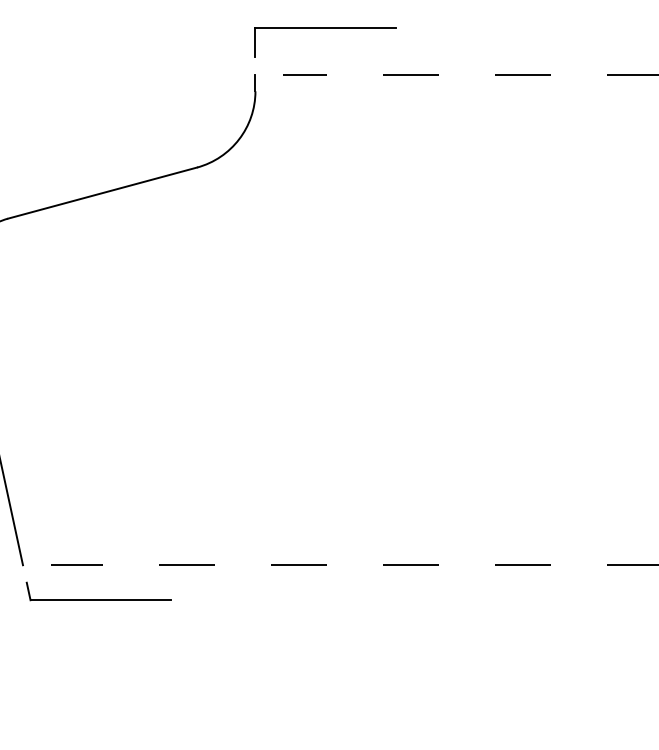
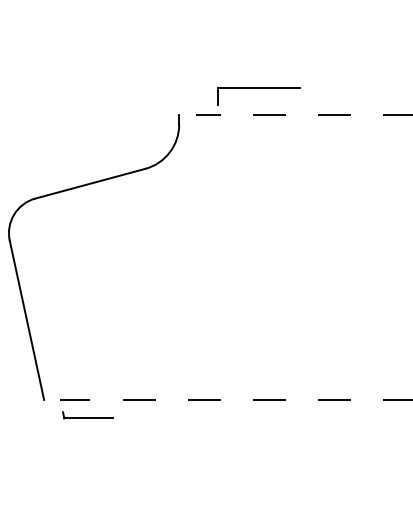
part: (324, 29) -> (258, 88), moved
part: (97, 591) -> (87, 415), size x0.6

